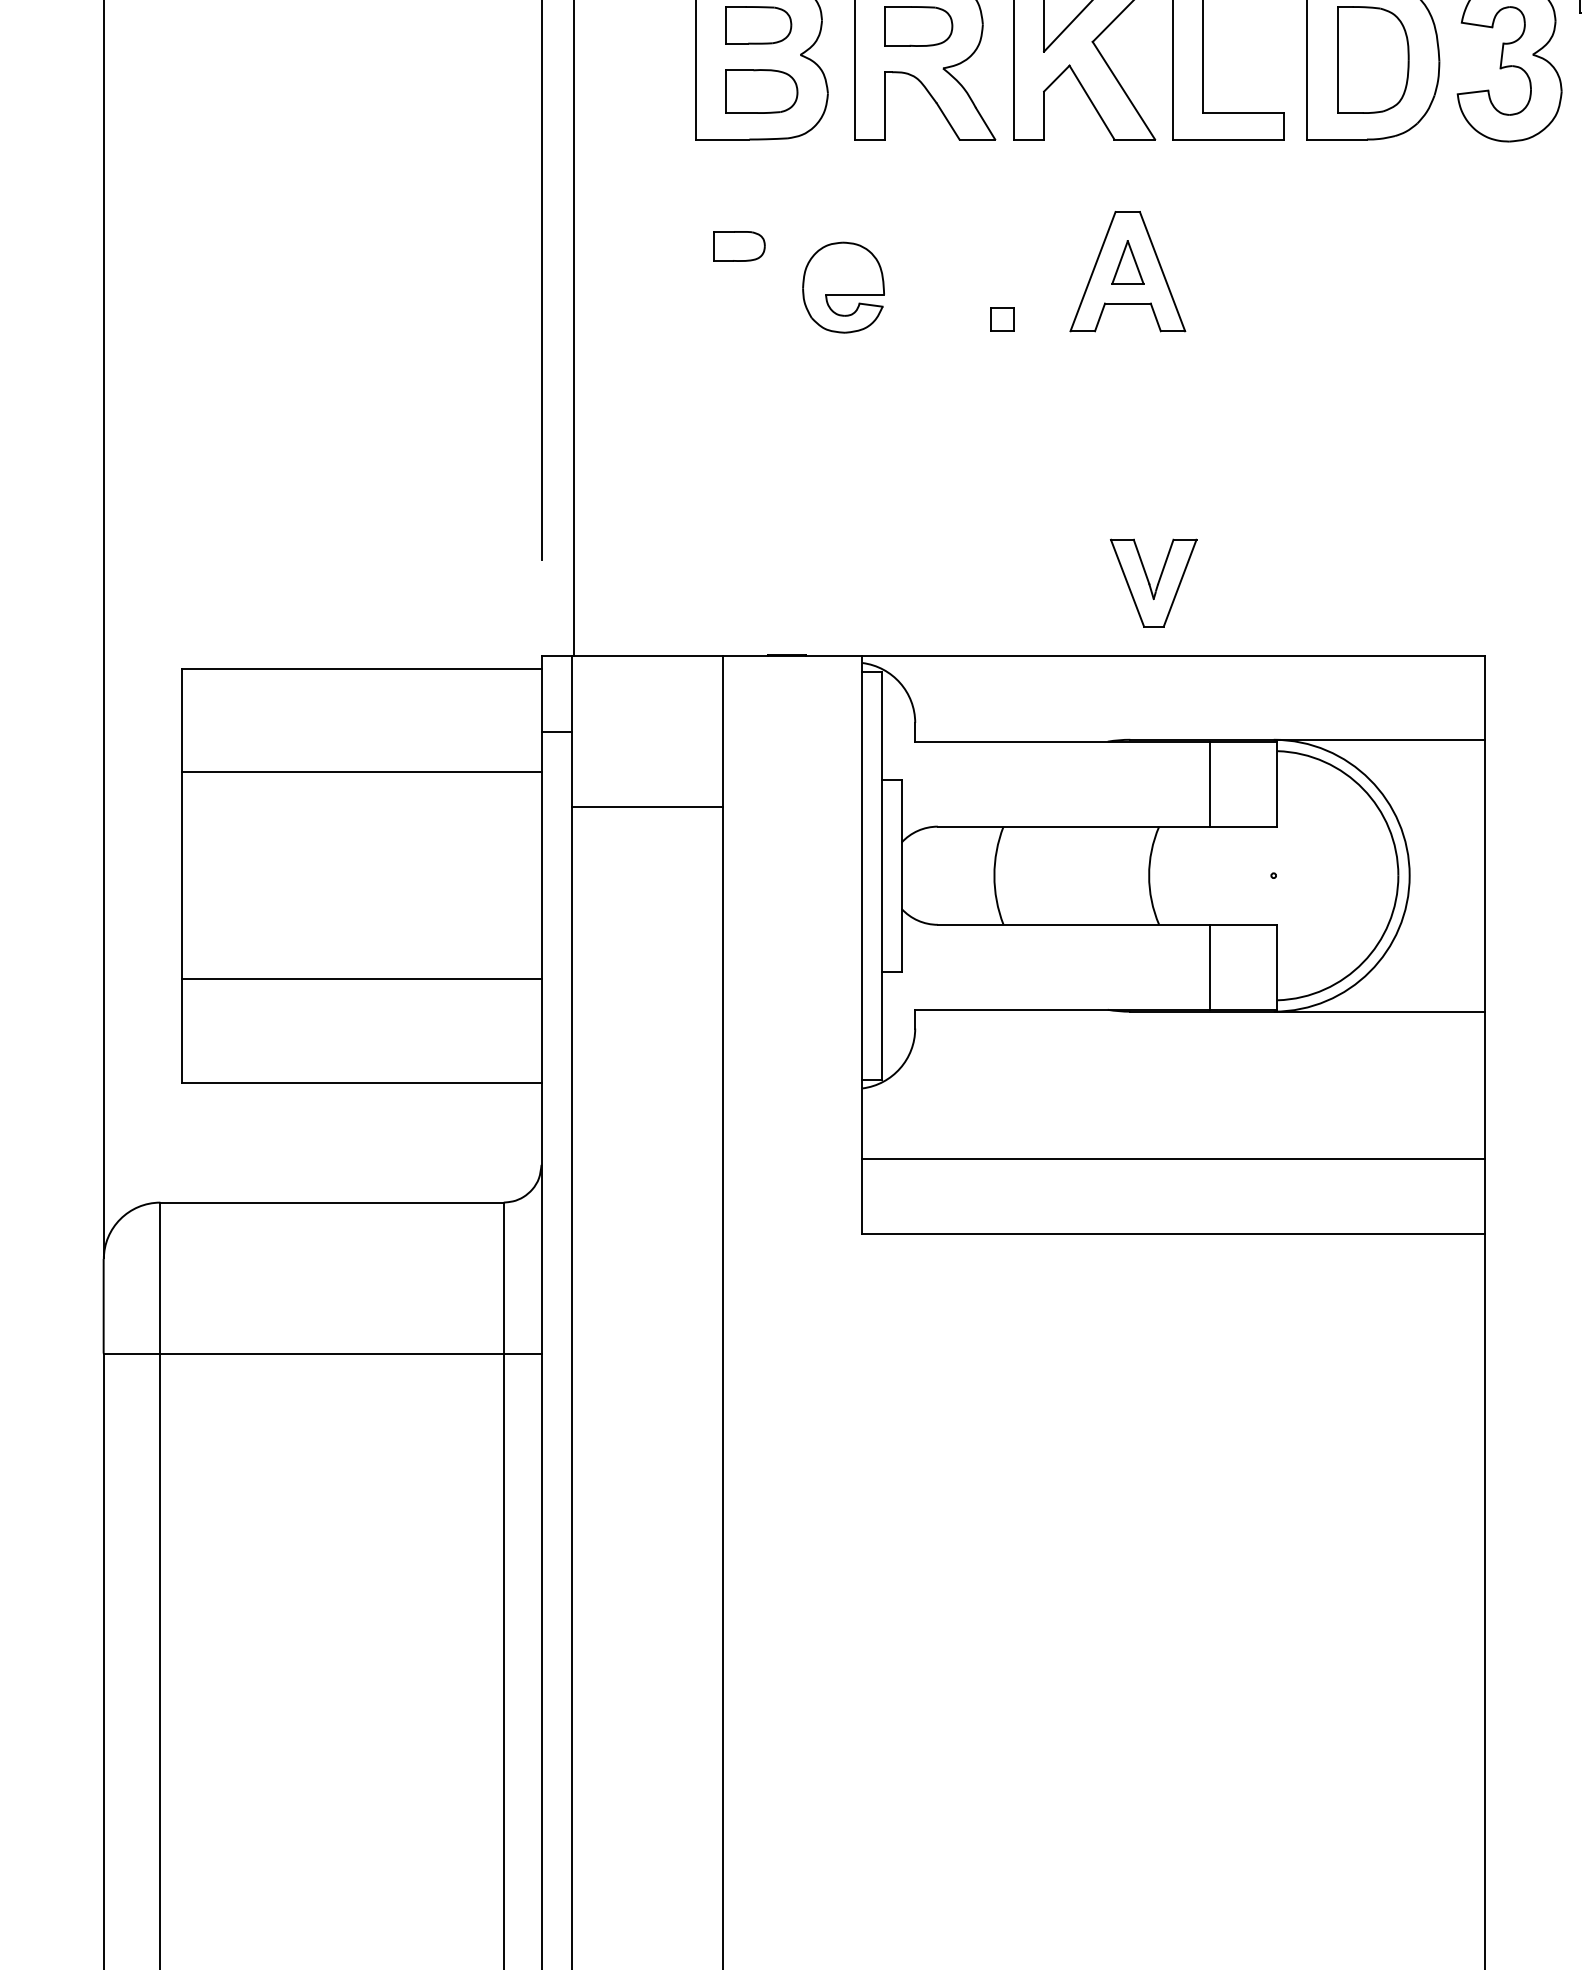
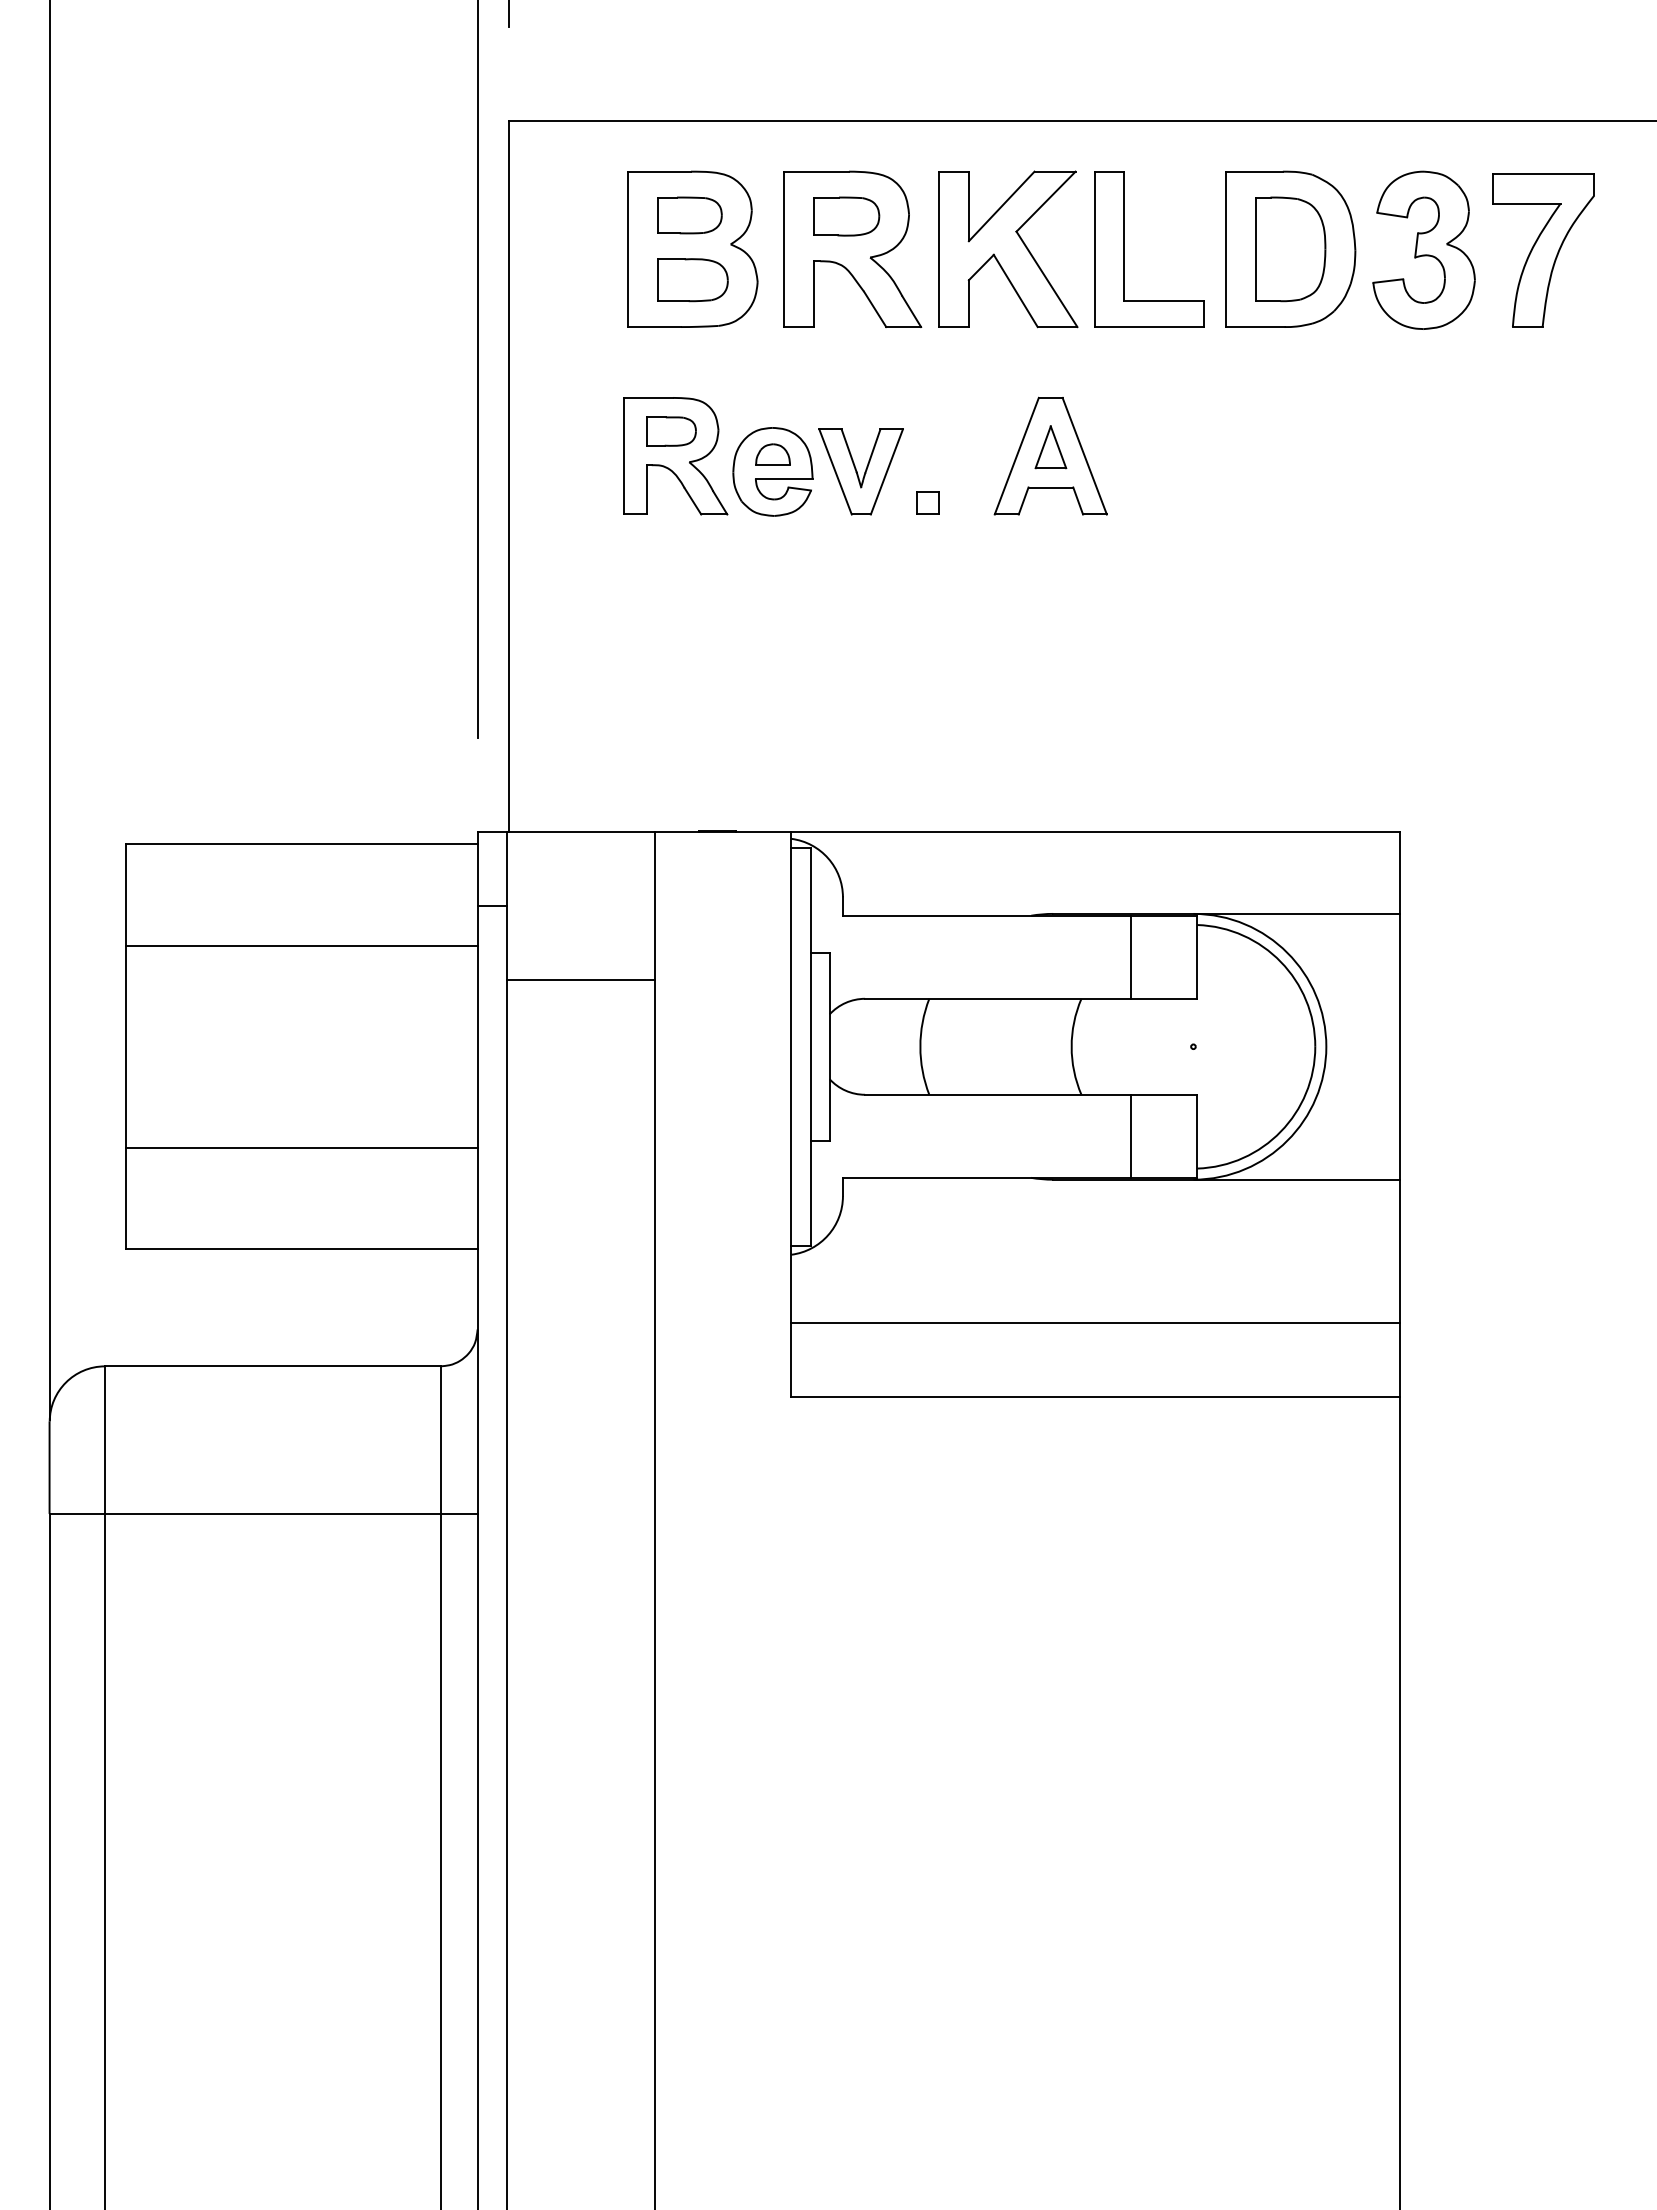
part: (843, 269) -> (772, 454), added
part: (743, 271) -> (675, 456), added
part: (1153, 582) -> (860, 471), moved

